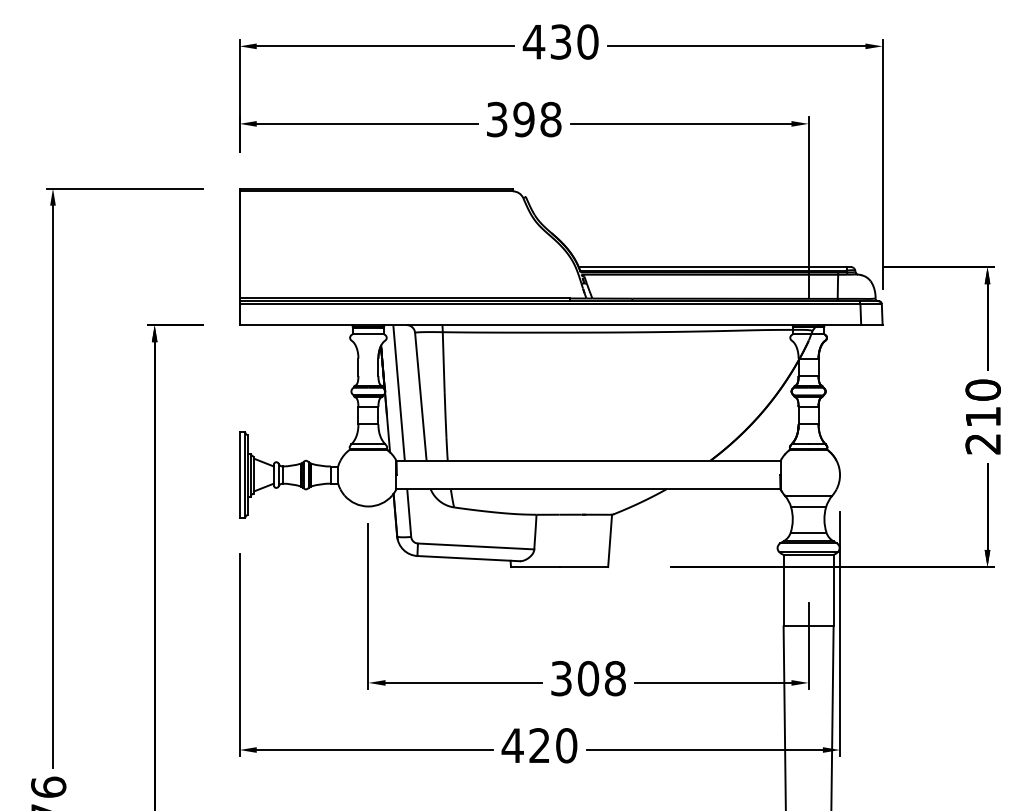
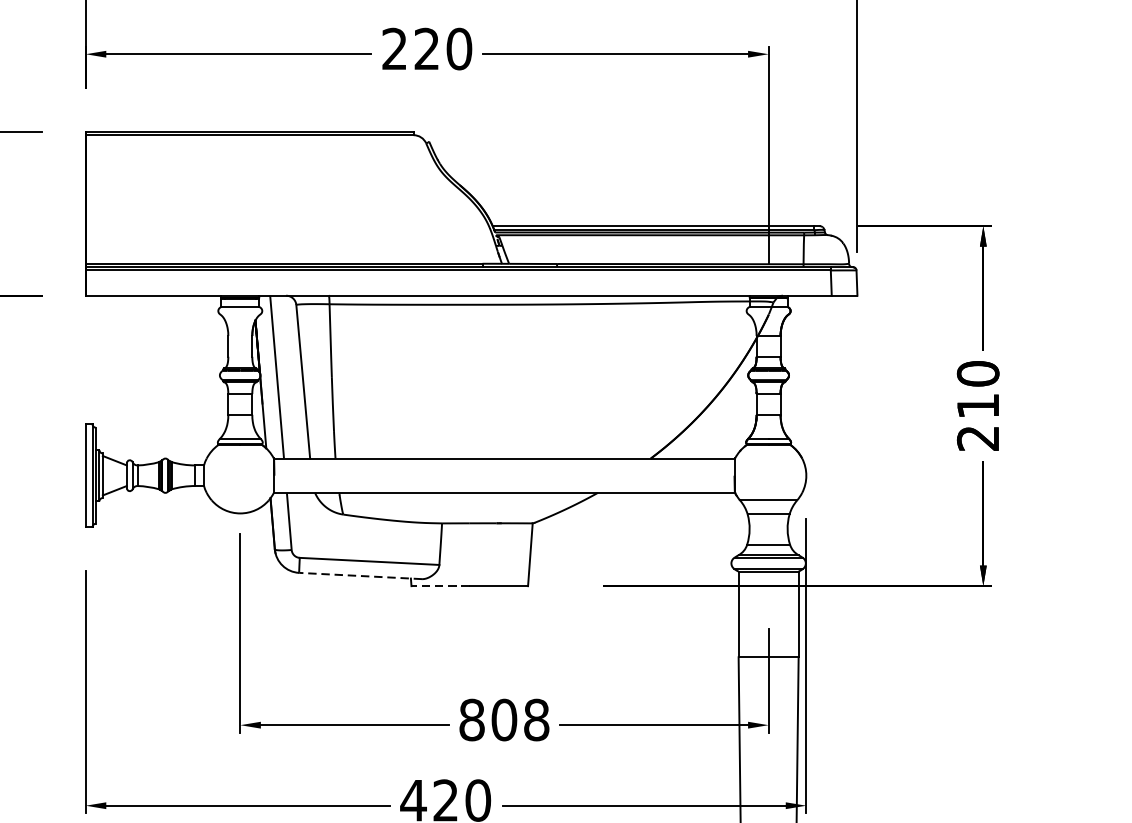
text: (523, 119) -> (426, 48), 398 -> 220
line: (468, 558) -> (360, 575), solid -> dashed
line: (534, 567) -> (439, 586), solid -> dashed
text: (561, 678) -> (472, 719), 308 -> 808

